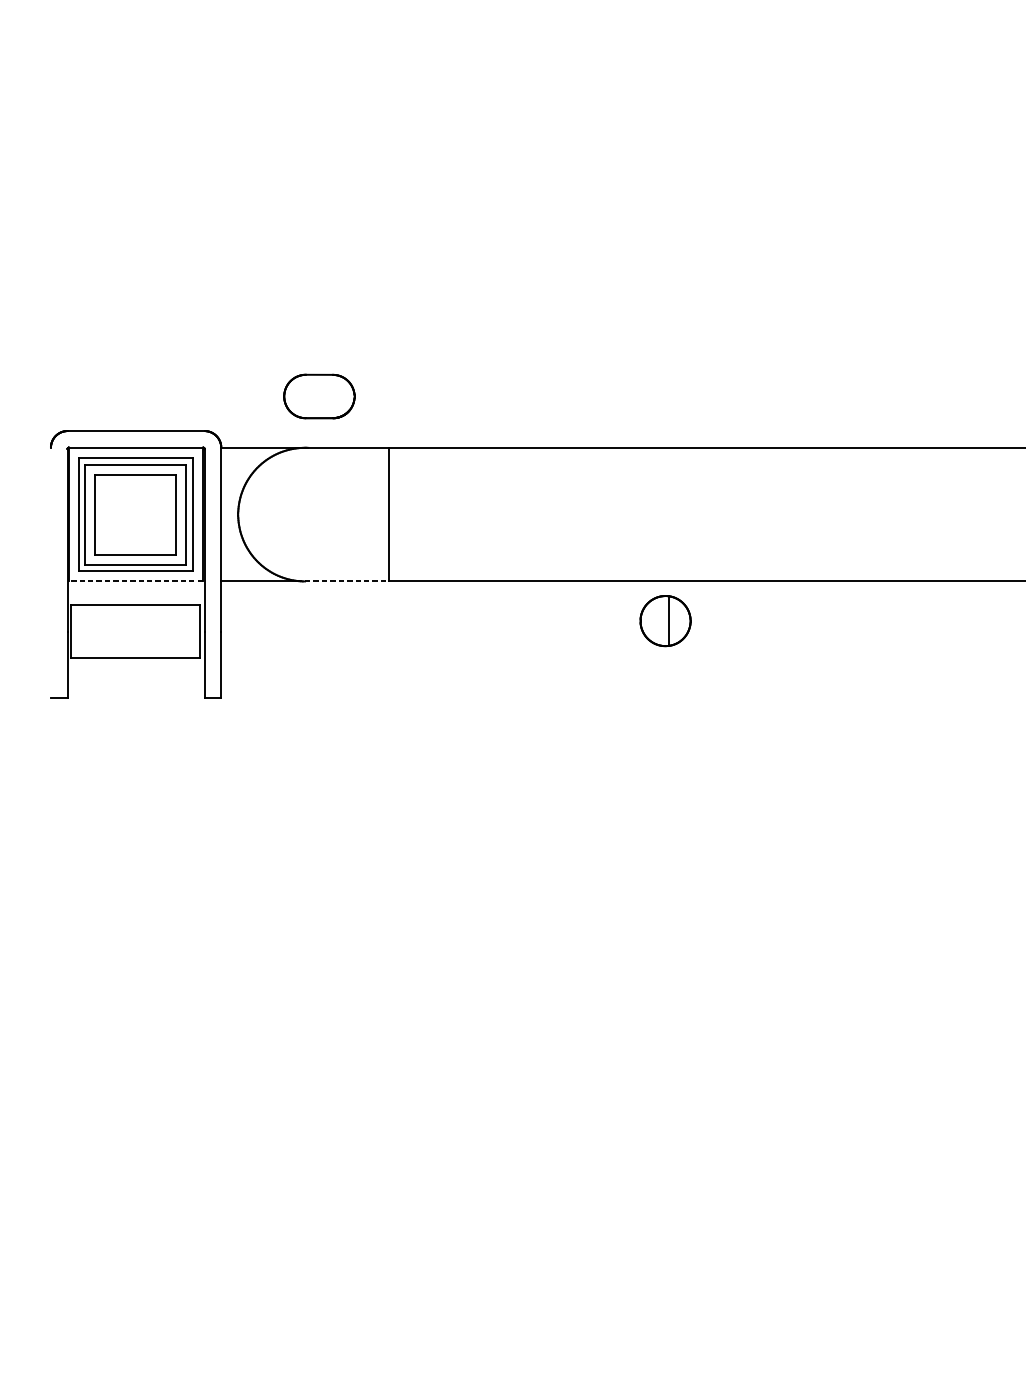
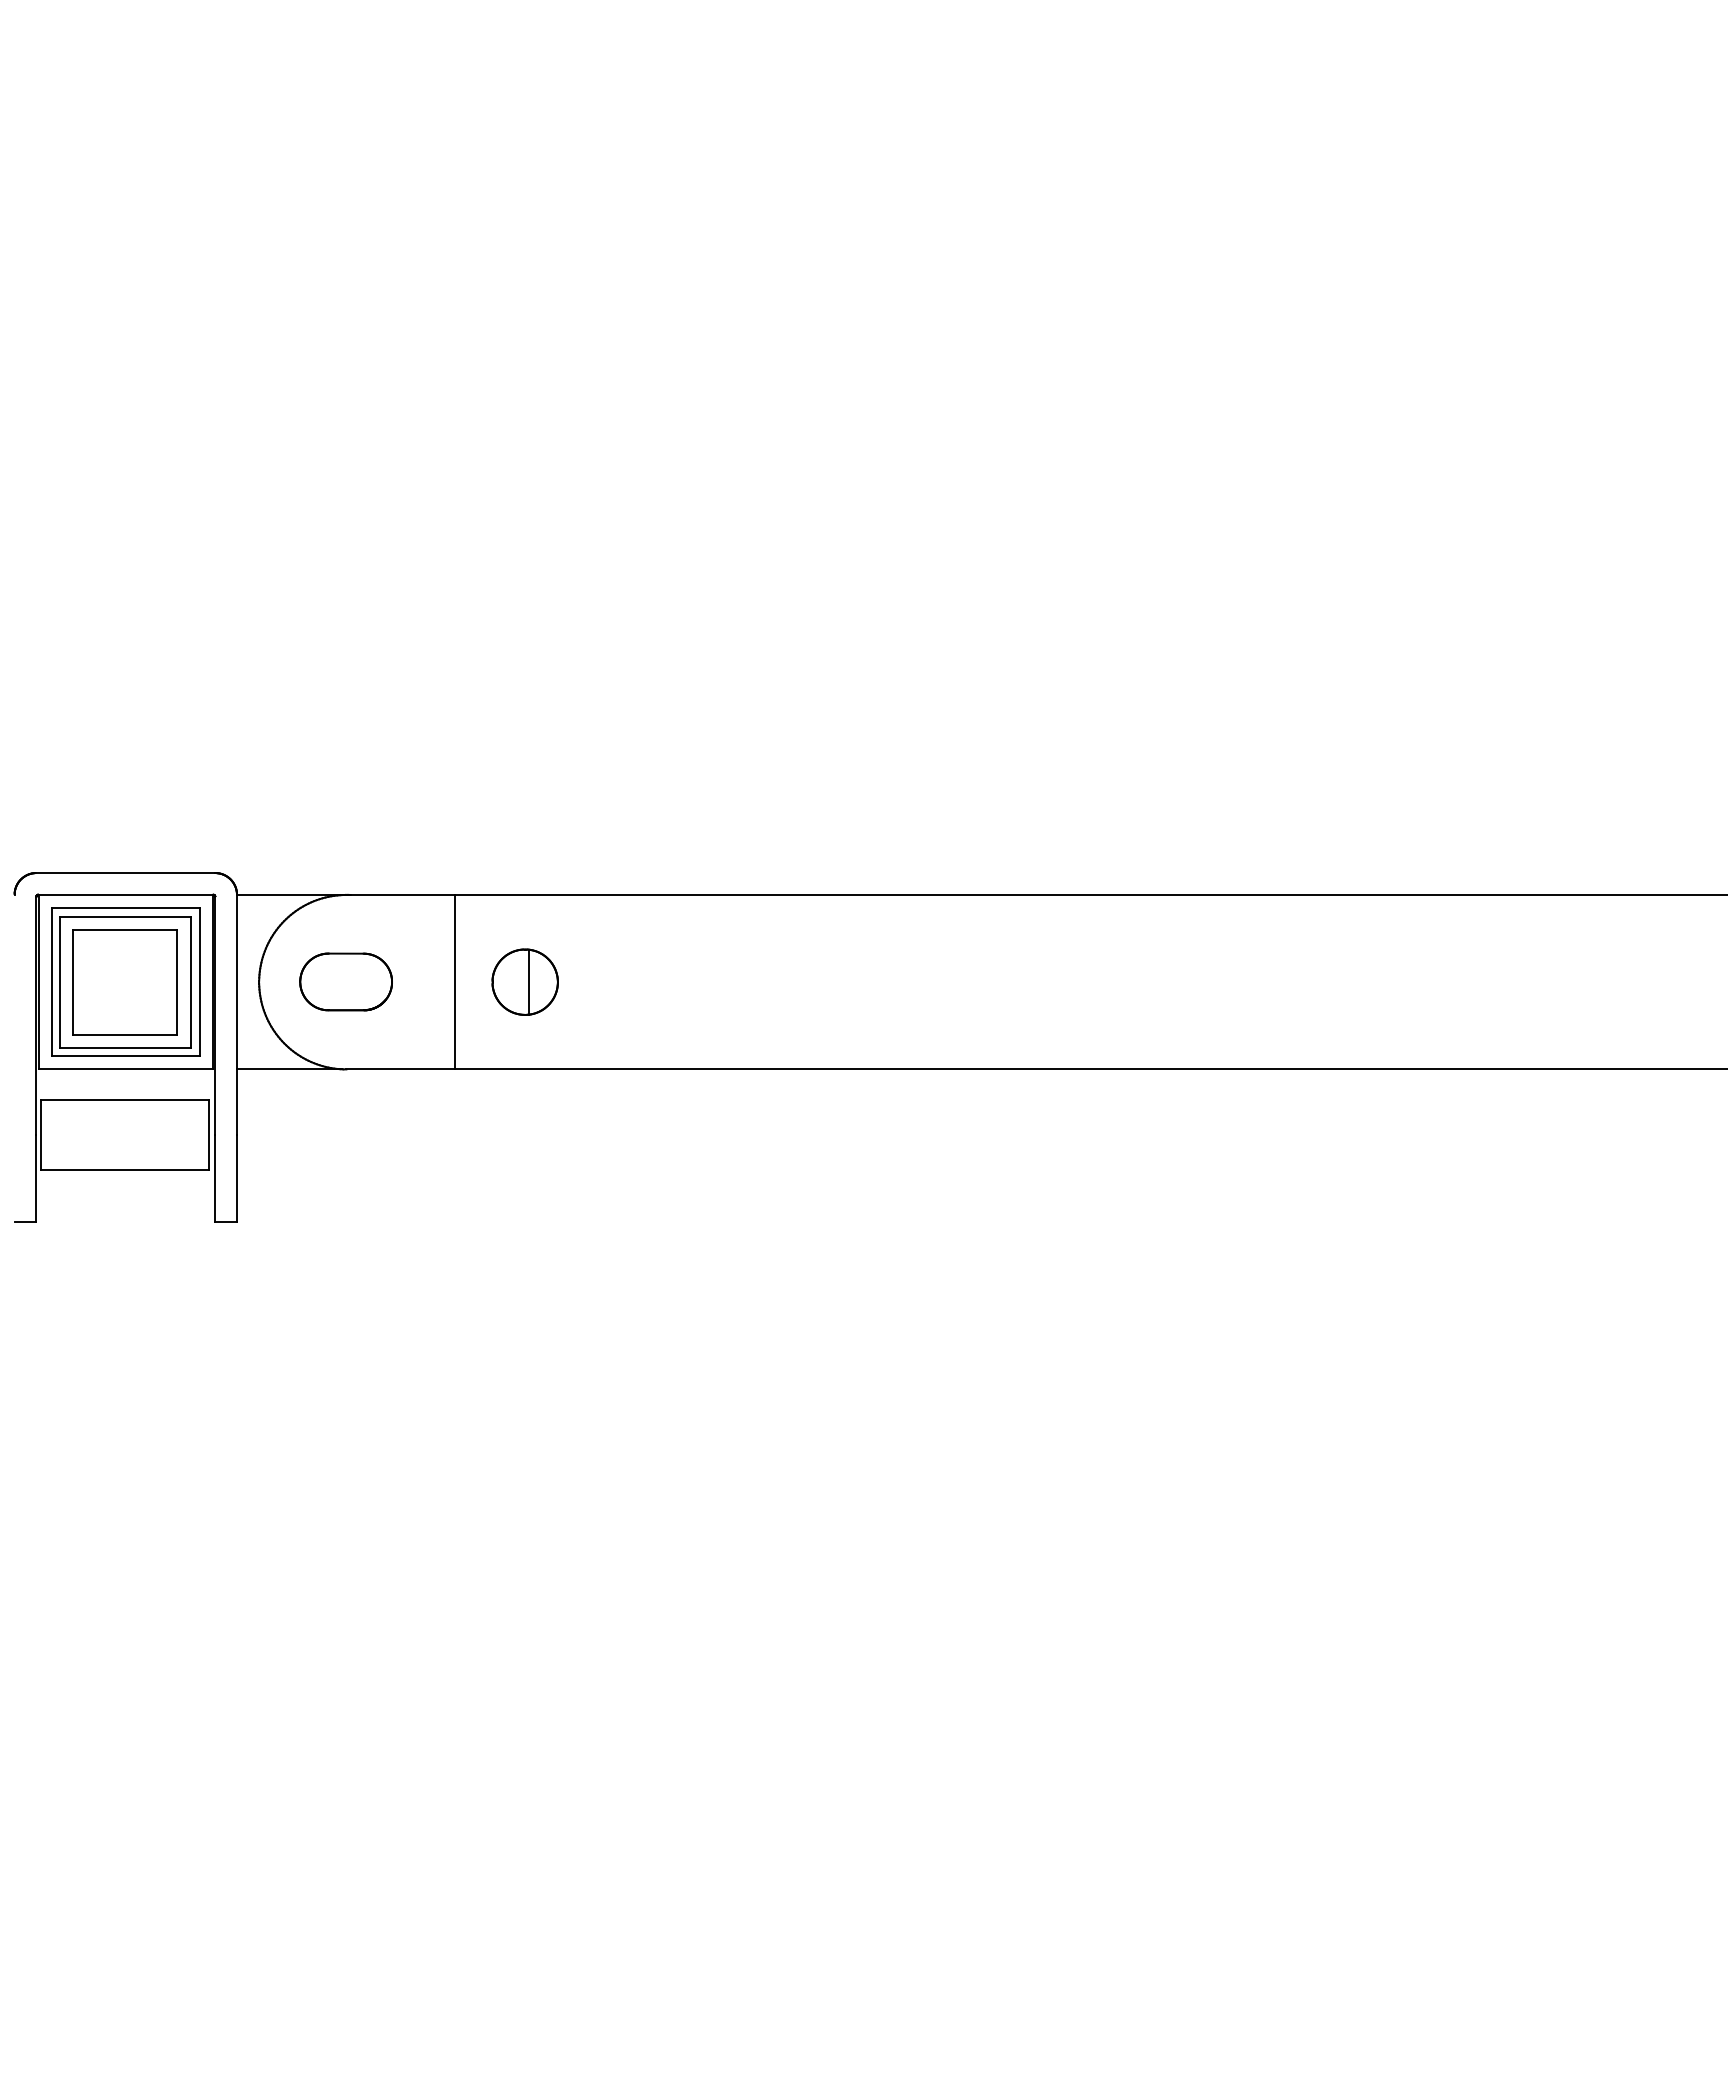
part: (318, 396) -> (345, 981), moved
line: (135, 581) -> (125, 1069), dashed -> solid
line: (346, 581) -> (400, 1069), dashed -> solid
part: (665, 620) -> (524, 981), moved

